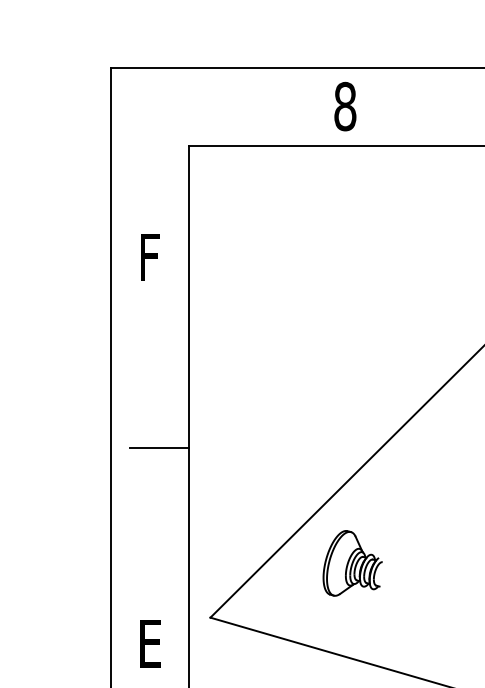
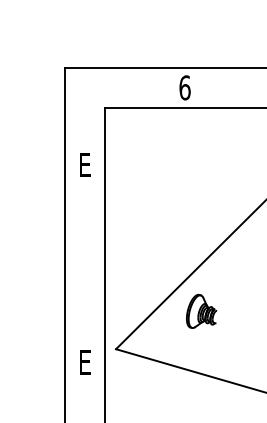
text: (344, 105) -> (184, 87), 8 -> 6
text: (150, 256) -> (85, 164), F -> E
line: (160, 448) -> (90, 262), removed
part: (352, 561) -> (201, 310), moved

